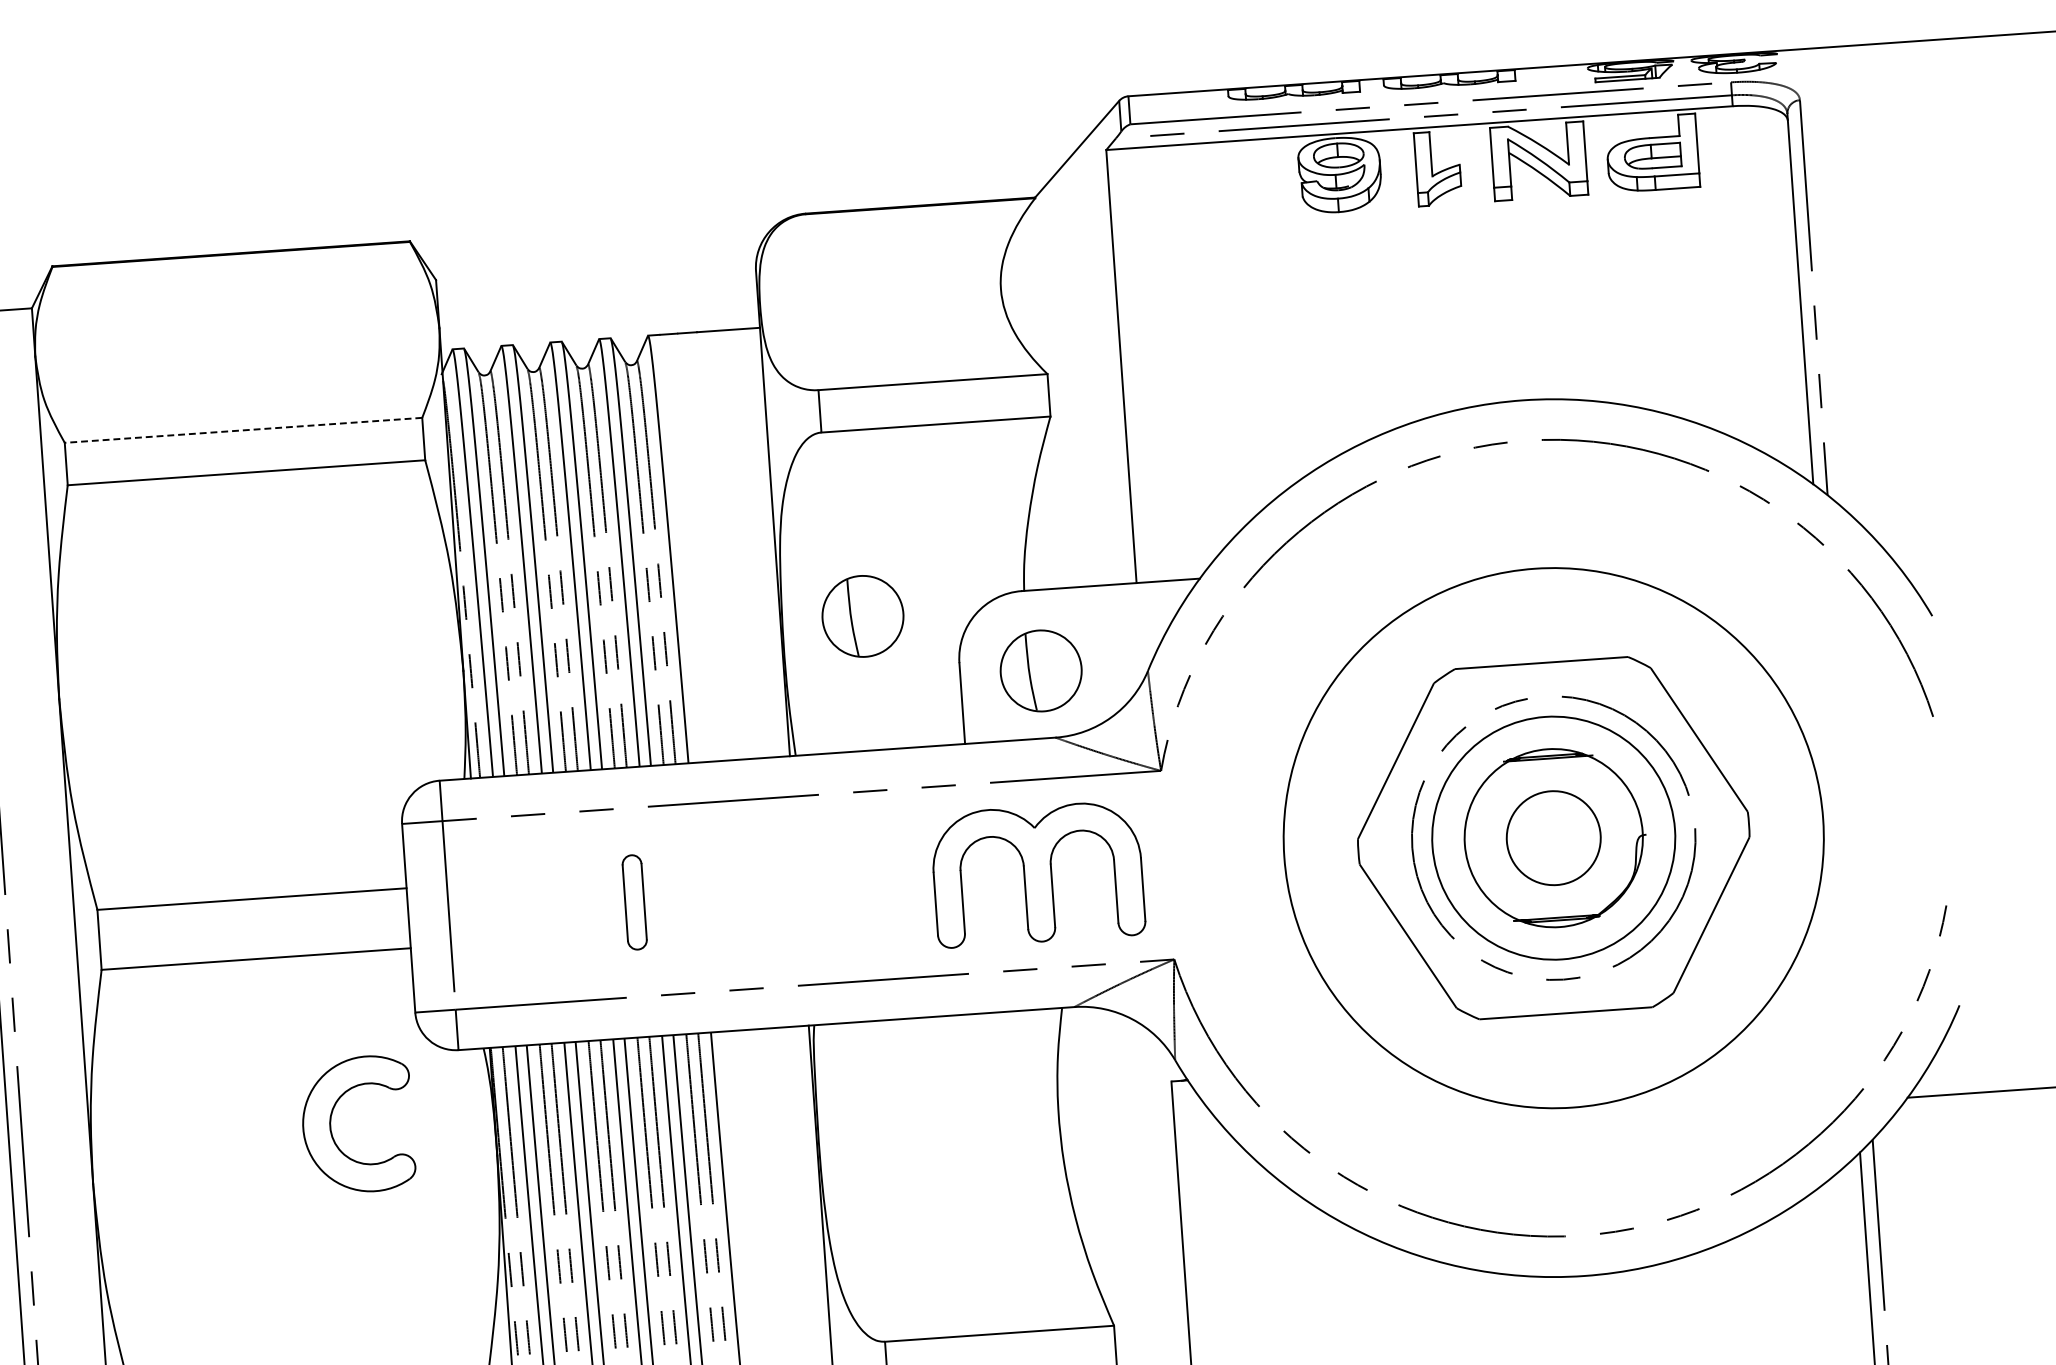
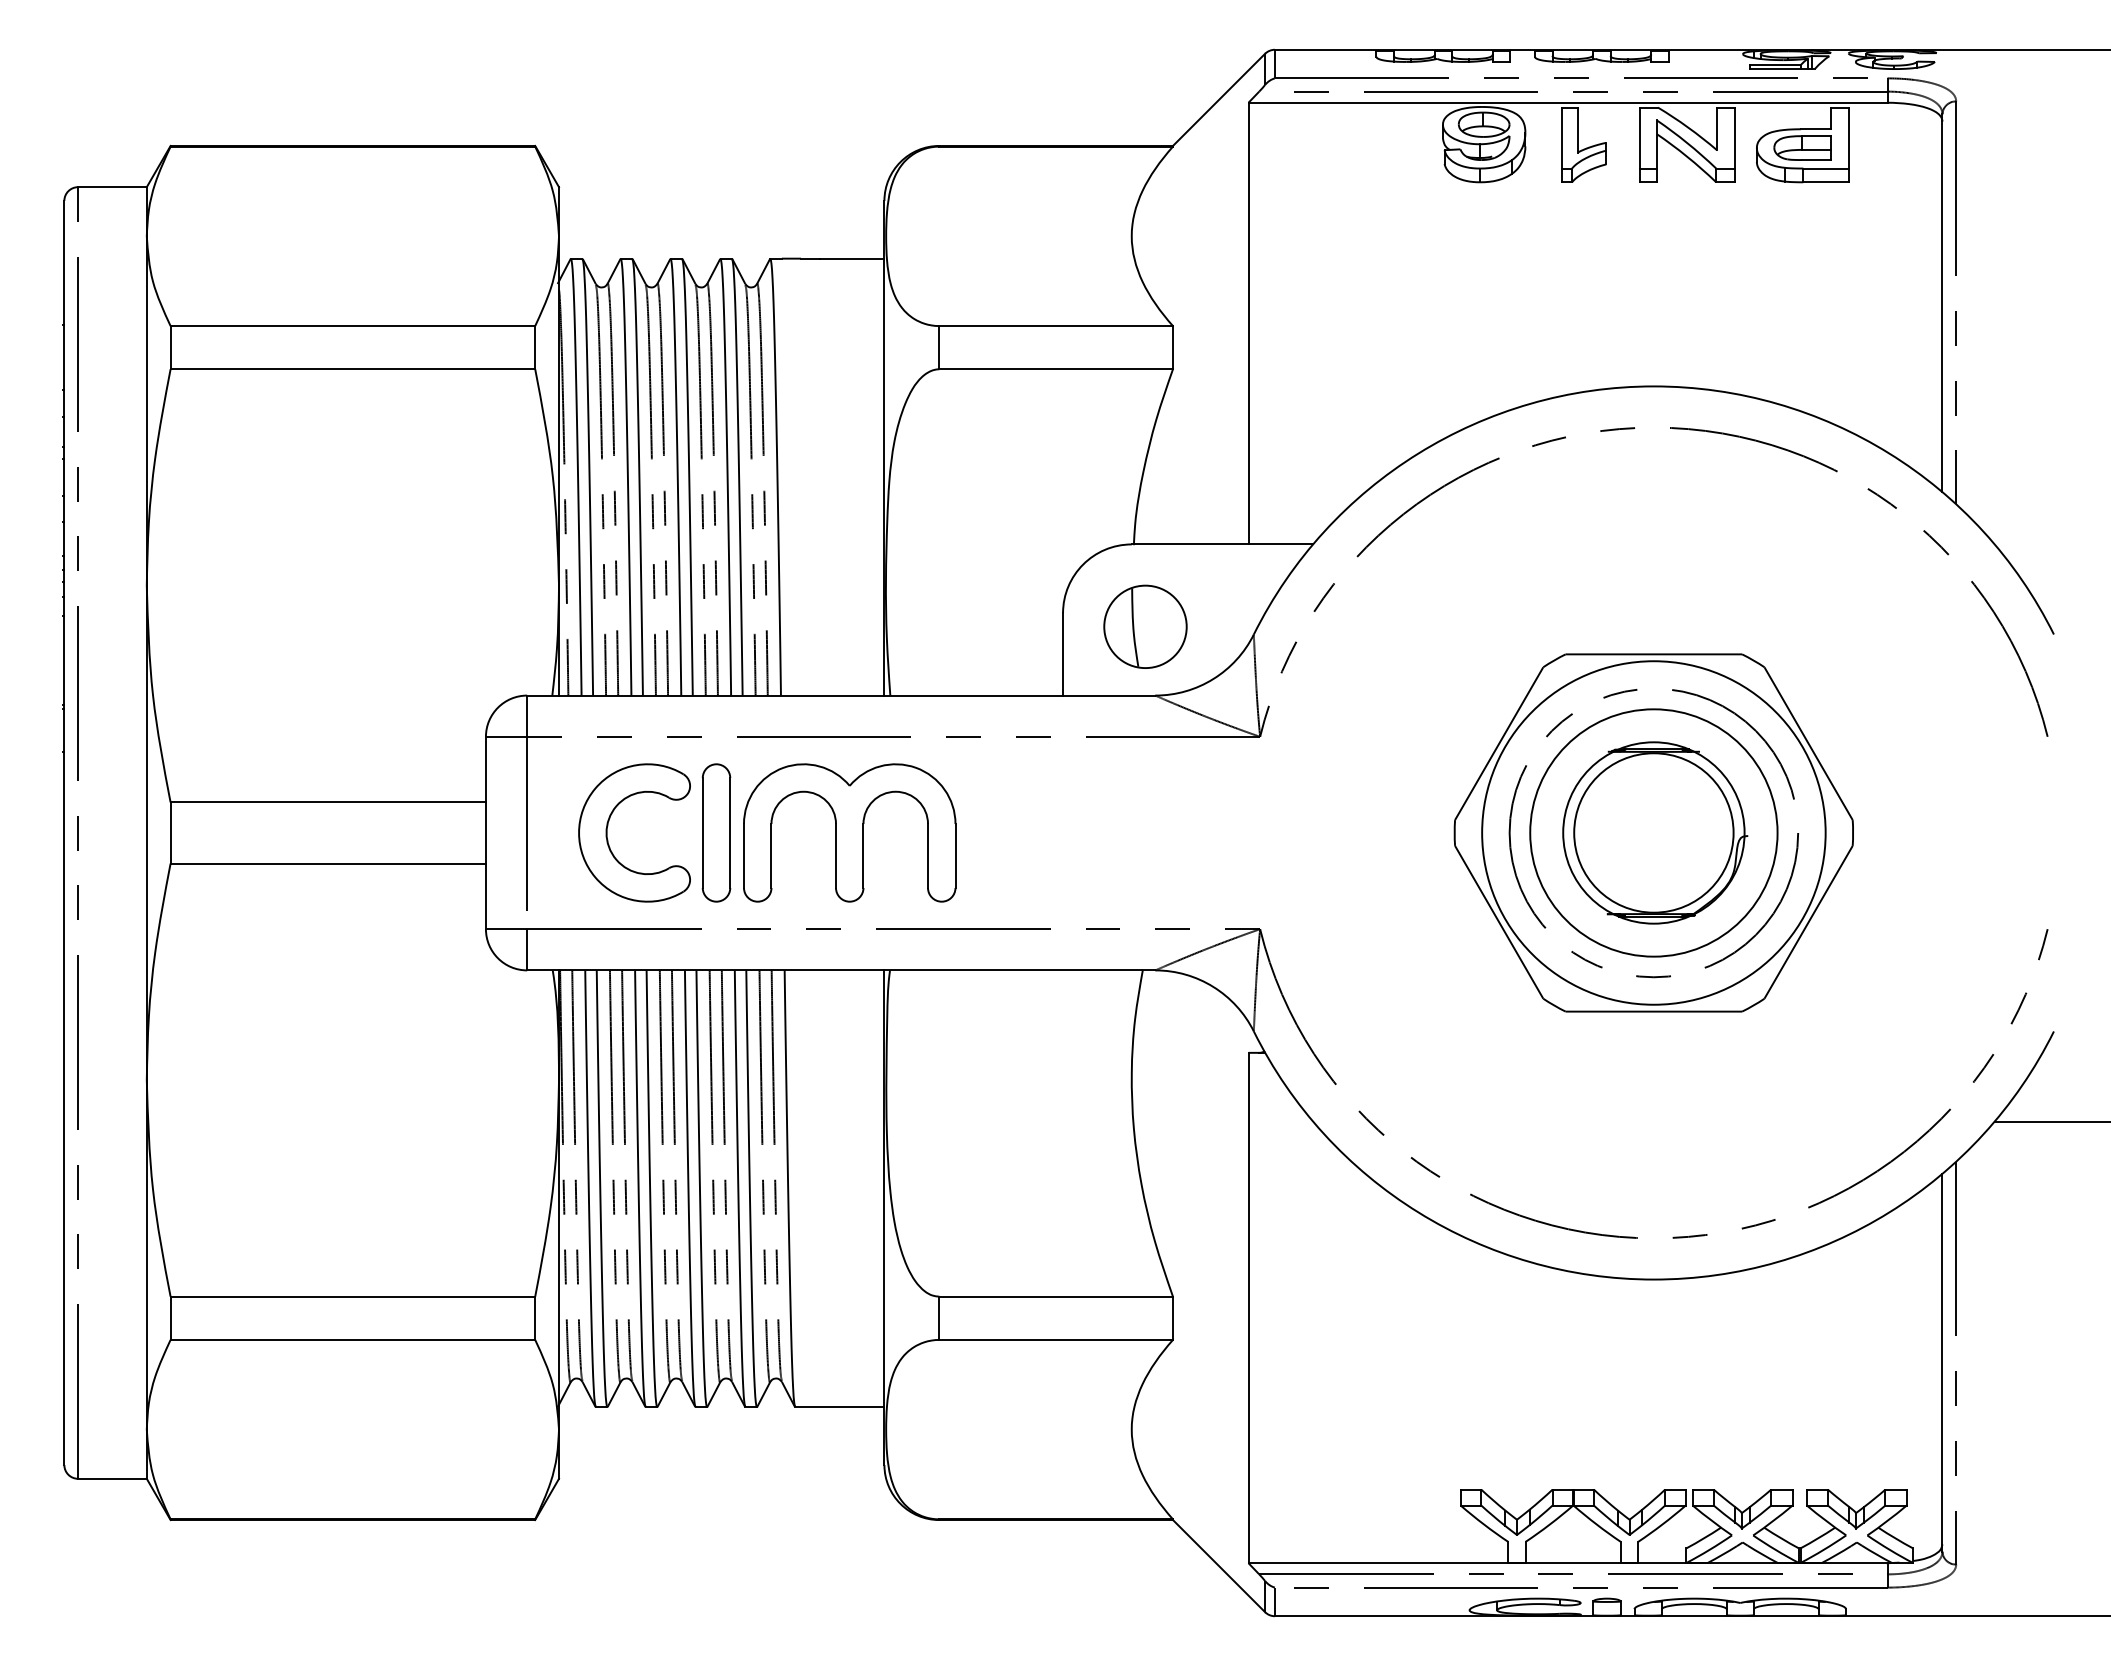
line: (243, 430) -> (352, 326), dashed -> solid
part: (862, 616) -> (968, 558), removed
circle: (1553, 837) -> (1653, 832), size x0.62
circle: (1553, 837) -> (1653, 832), size x1.67
part: (1037, 873) -> (849, 832), moved
part: (634, 901) -> (716, 832), size x1.43
part: (331, 1120) -> (608, 826), moved

